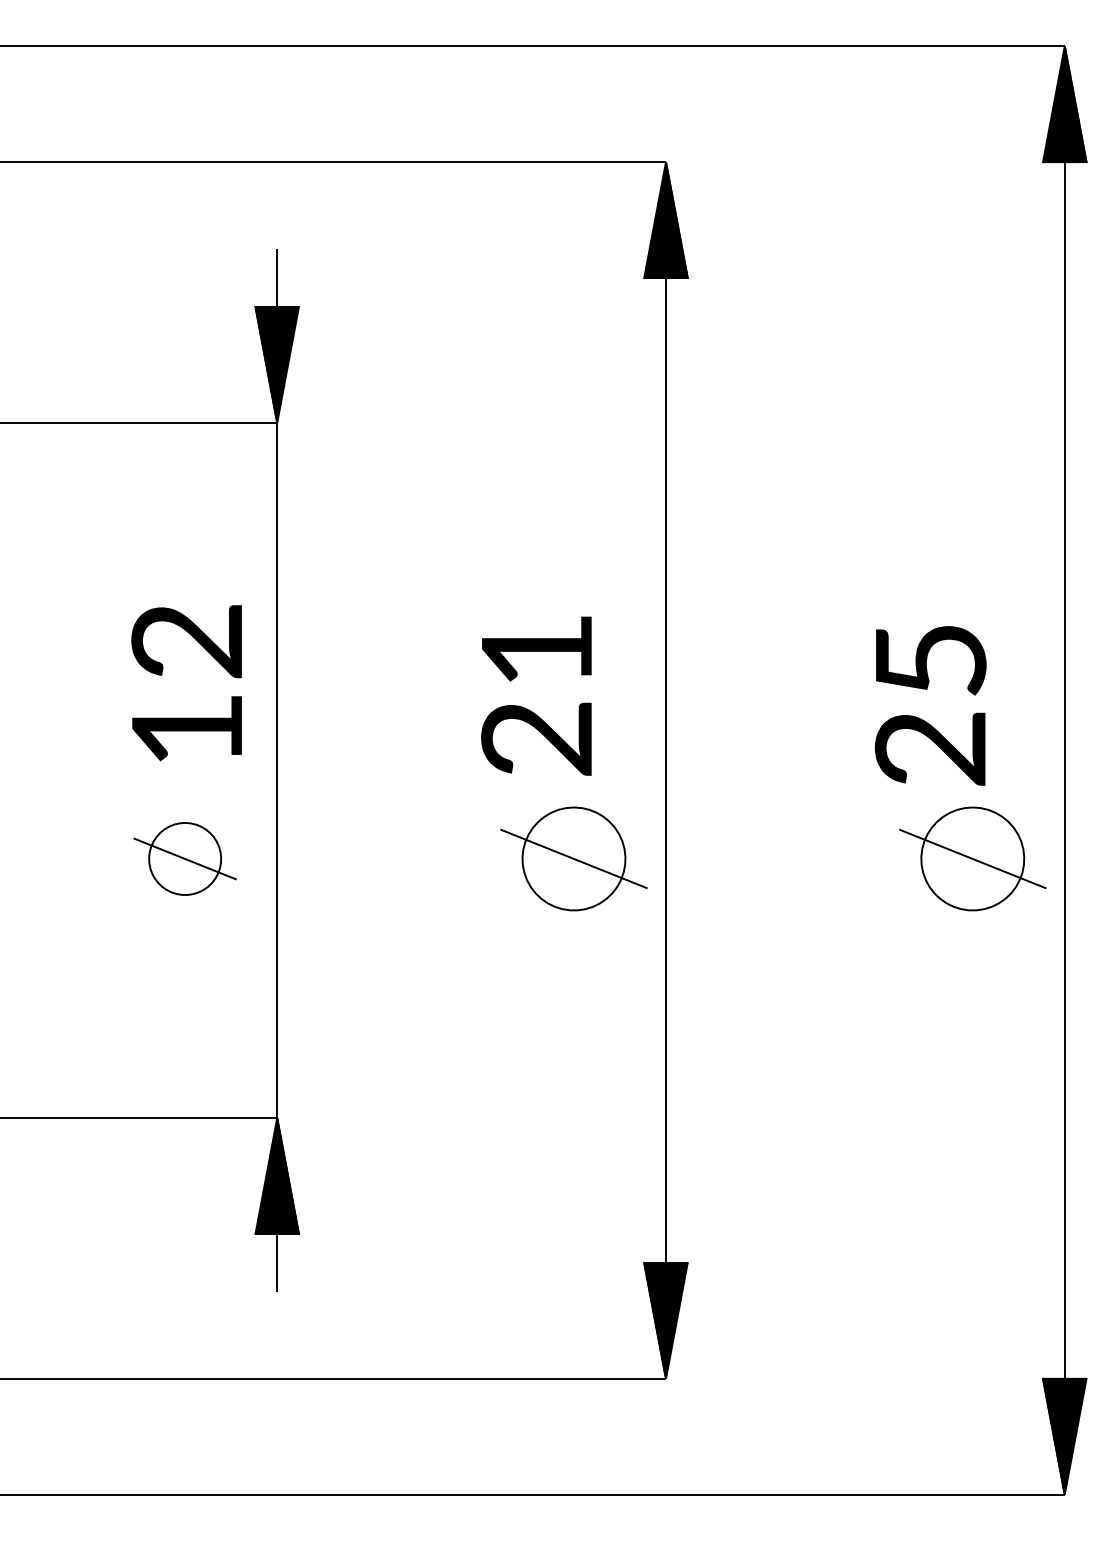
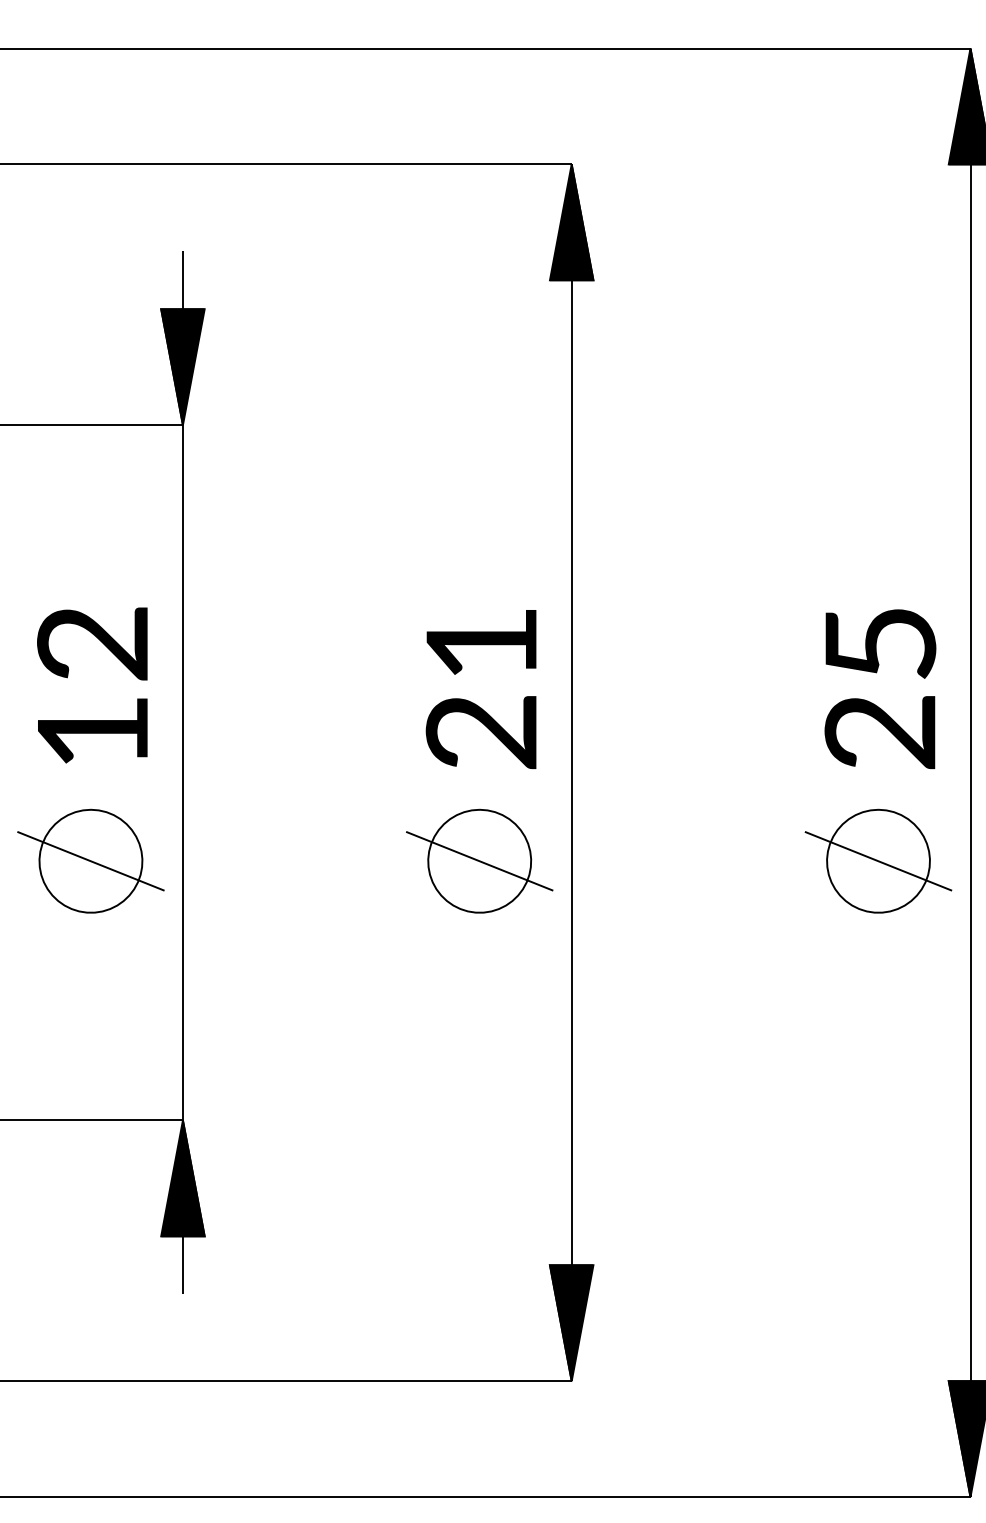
text: (536, 695) -> (481, 688), moved
text: (930, 705) -> (880, 688), moved
part: (184, 858) -> (90, 860), size x1.43

